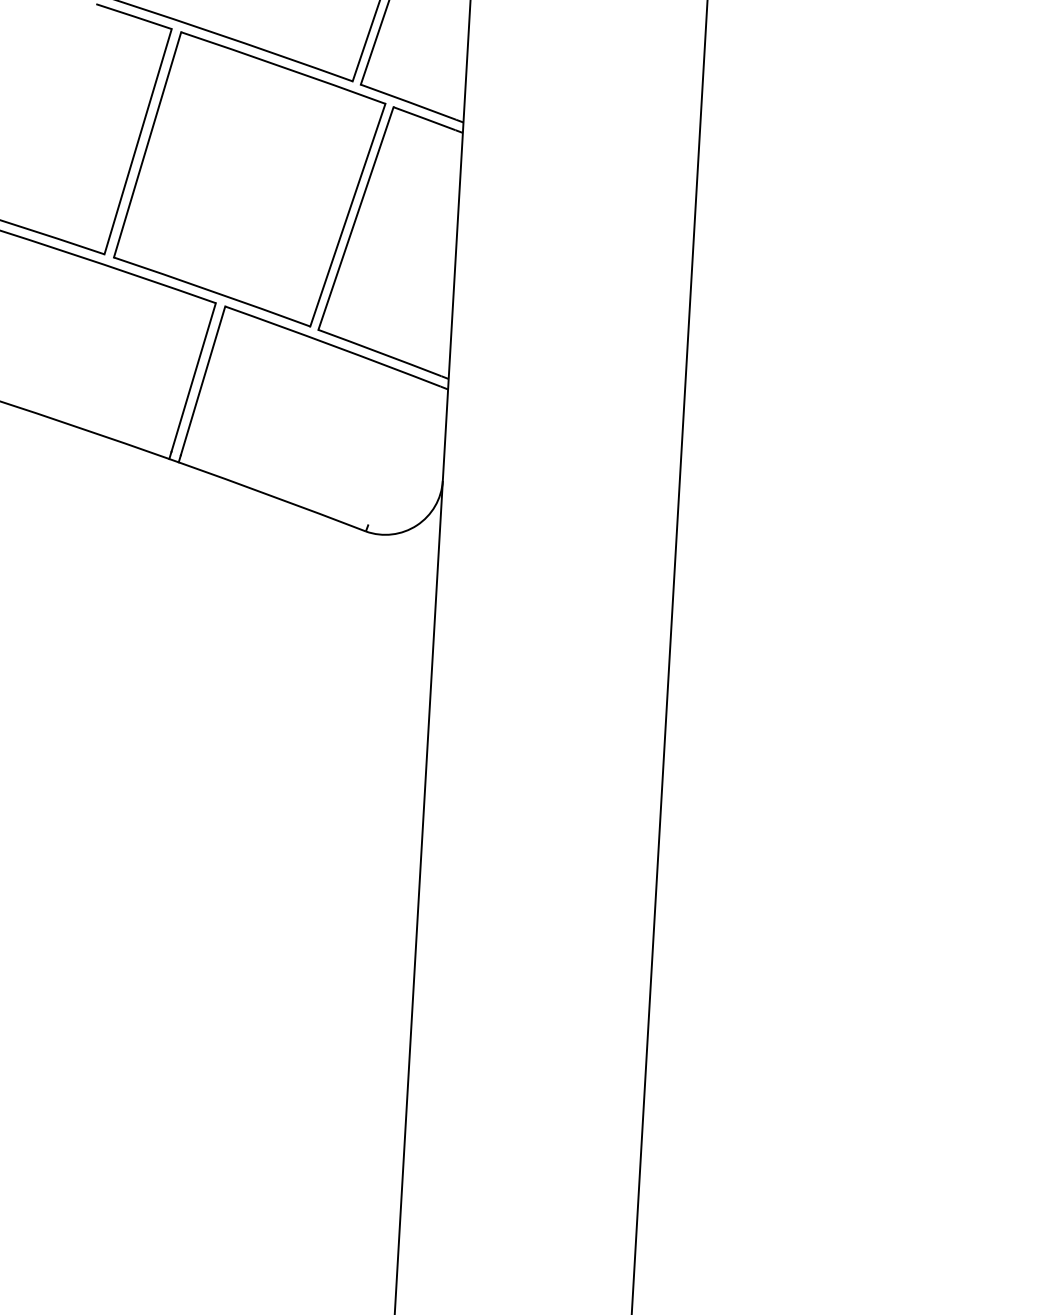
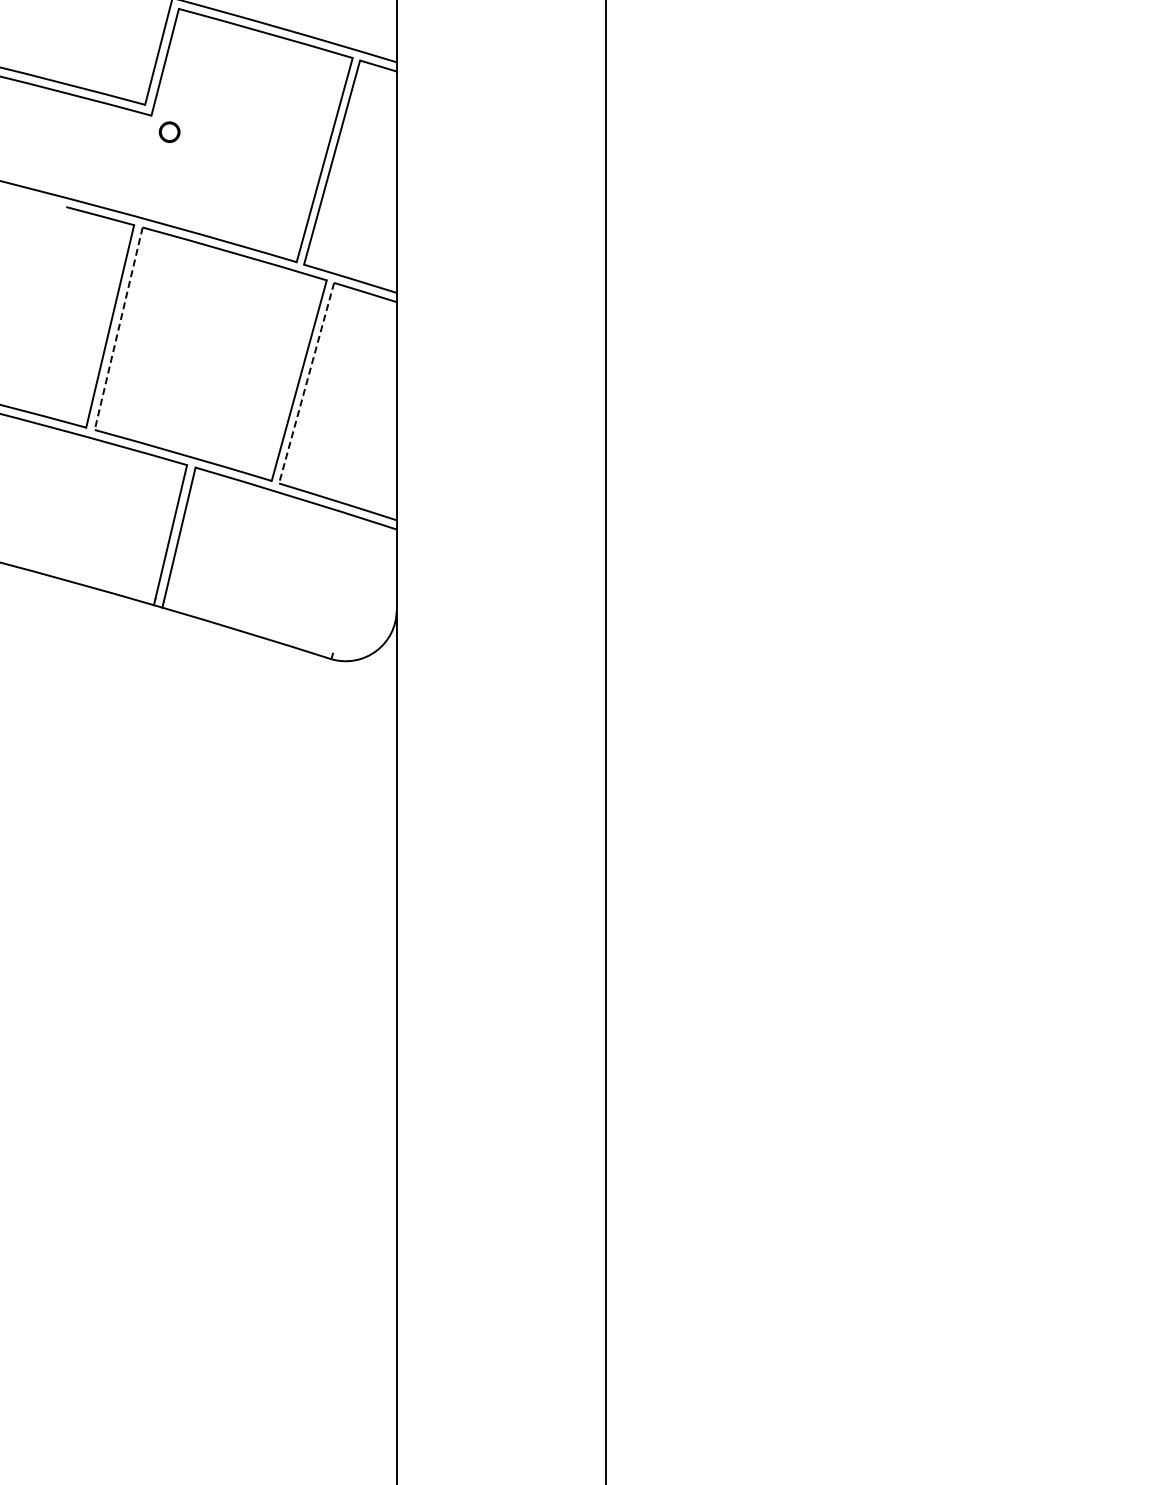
line: (147, 145) -> (118, 329), solid -> dashed
line: (355, 218) -> (306, 383), solid -> dashed

